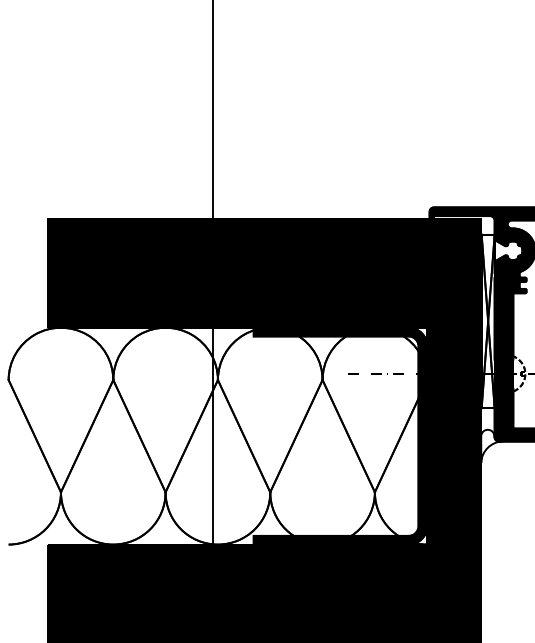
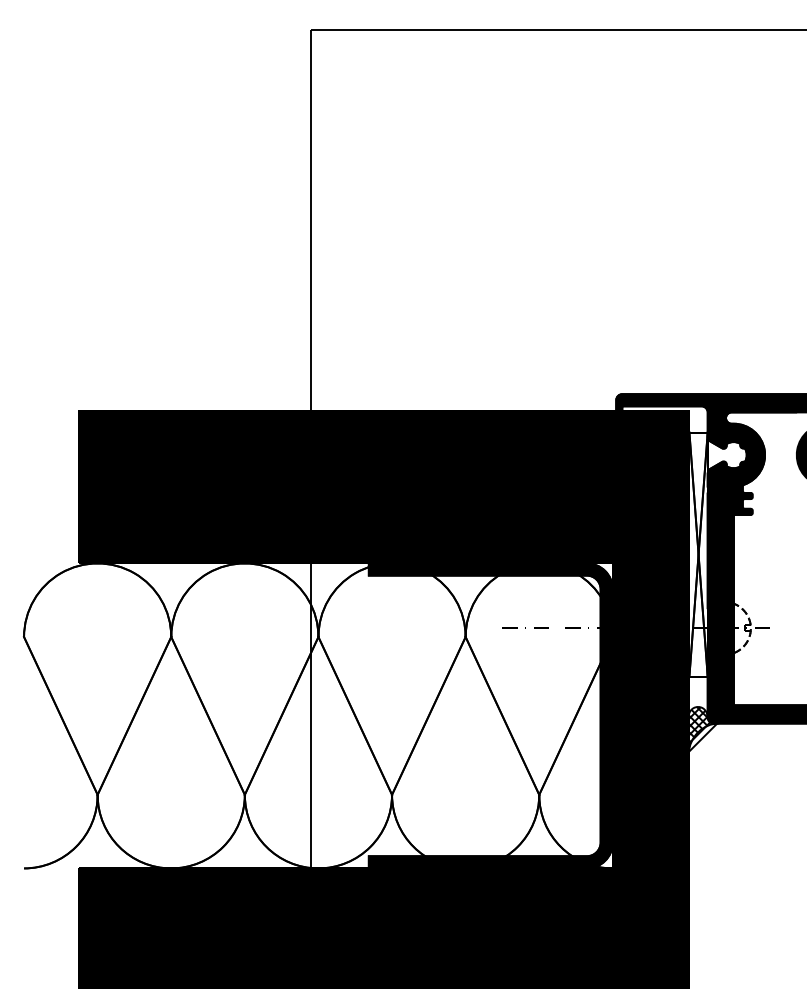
hatch: (490, 445) -> (702, 729), added

